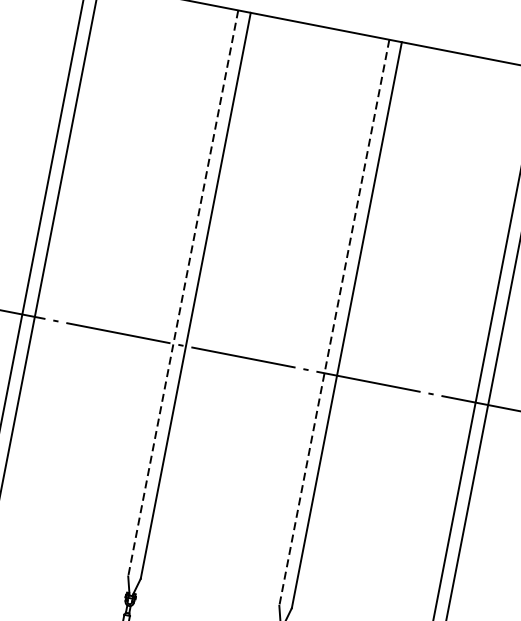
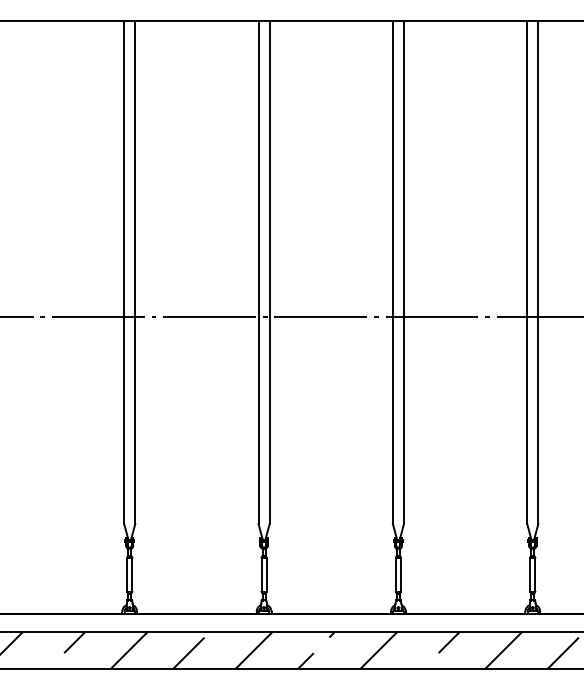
line: (183, 293) -> (258, 272), dashed -> solid
line: (333, 322) -> (392, 272), dashed -> solid

